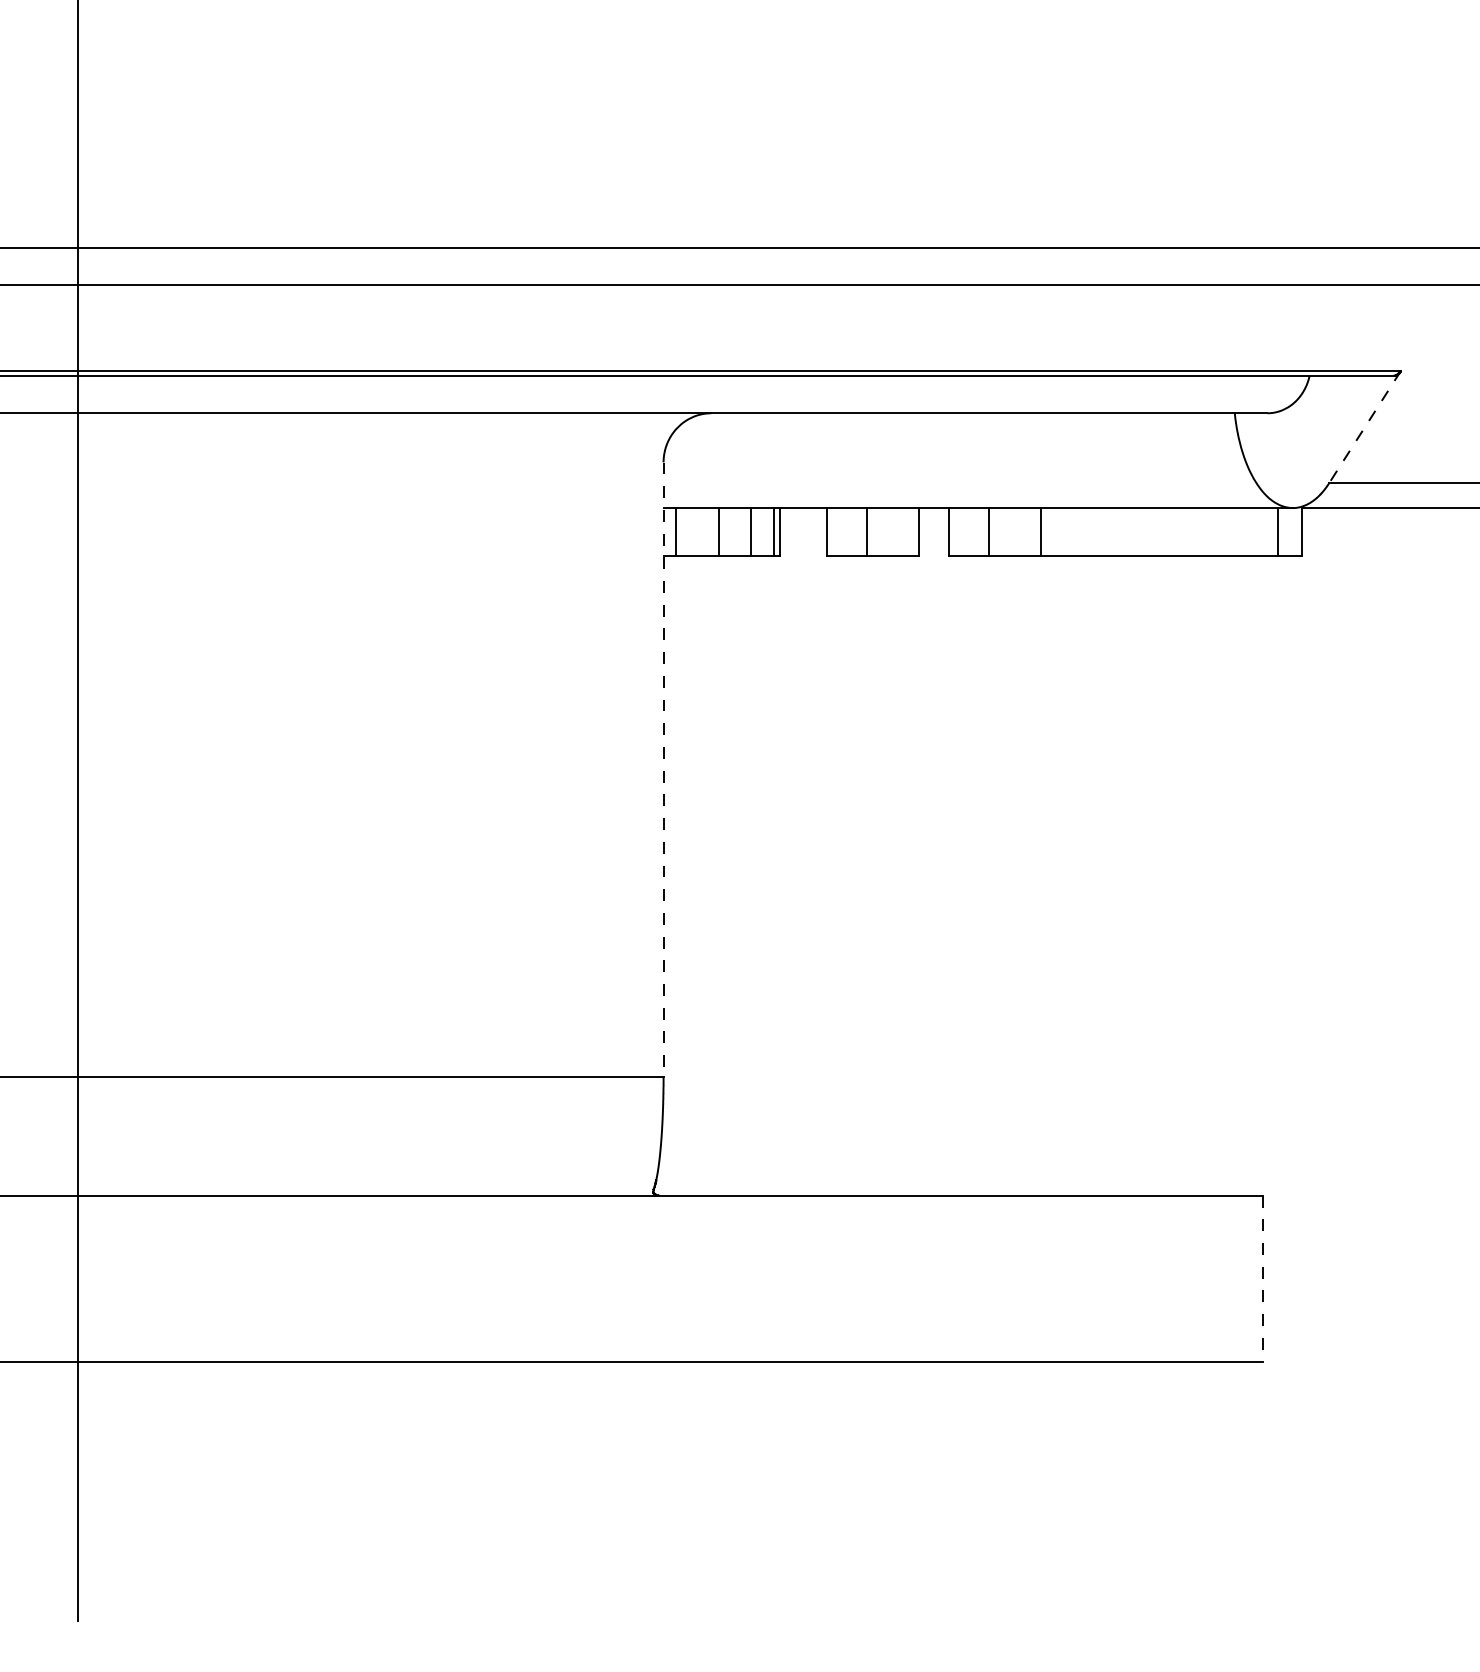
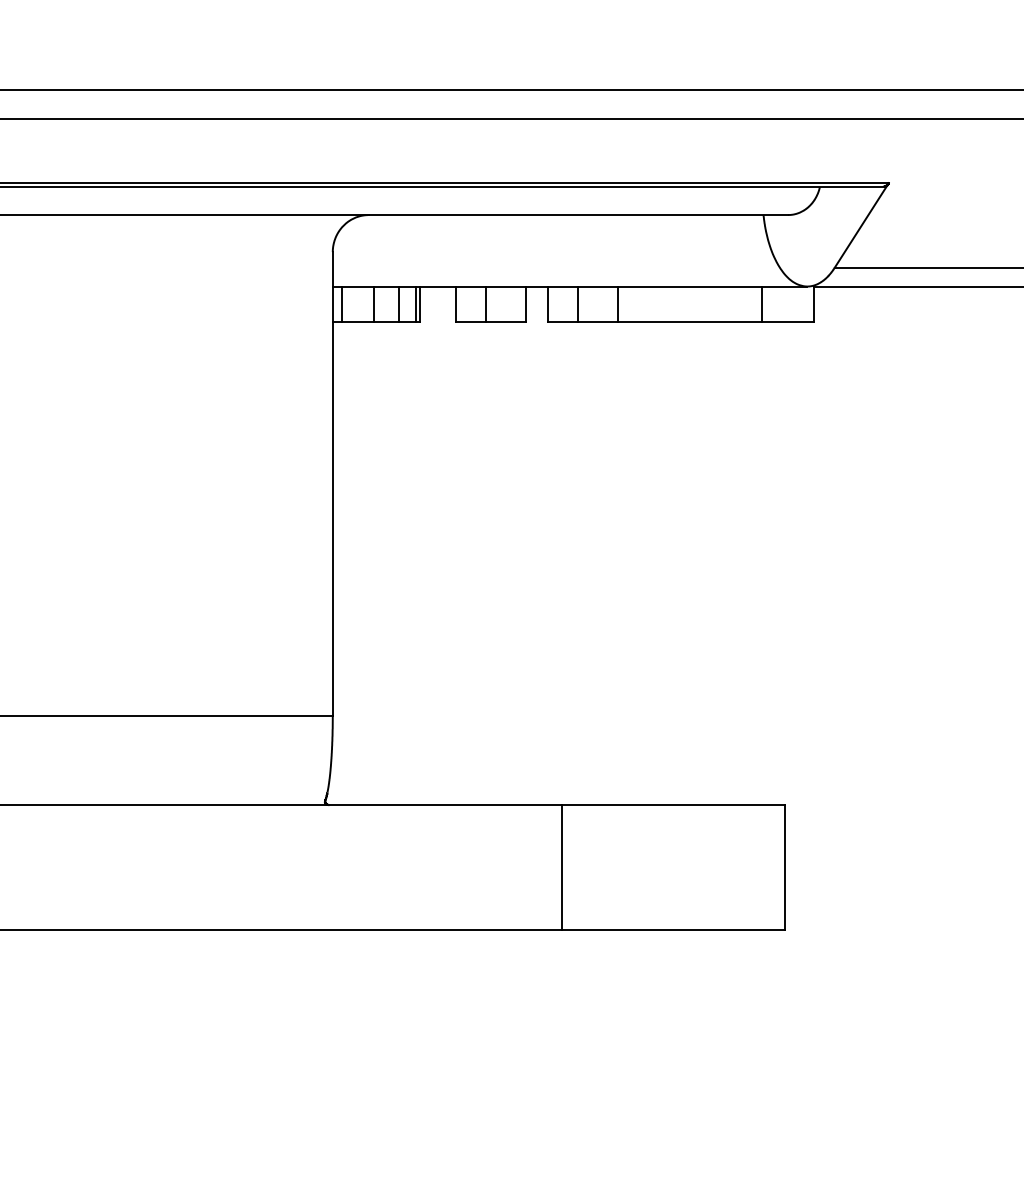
line: (1364, 427) -> (861, 225), dashed -> solid
line: (1278, 531) -> (761, 304), moved
line: (663, 770) -> (332, 484), dashed -> solid
line: (966, 1278) -> (561, 867), added
line: (1263, 1278) -> (785, 867), dashed -> solid

